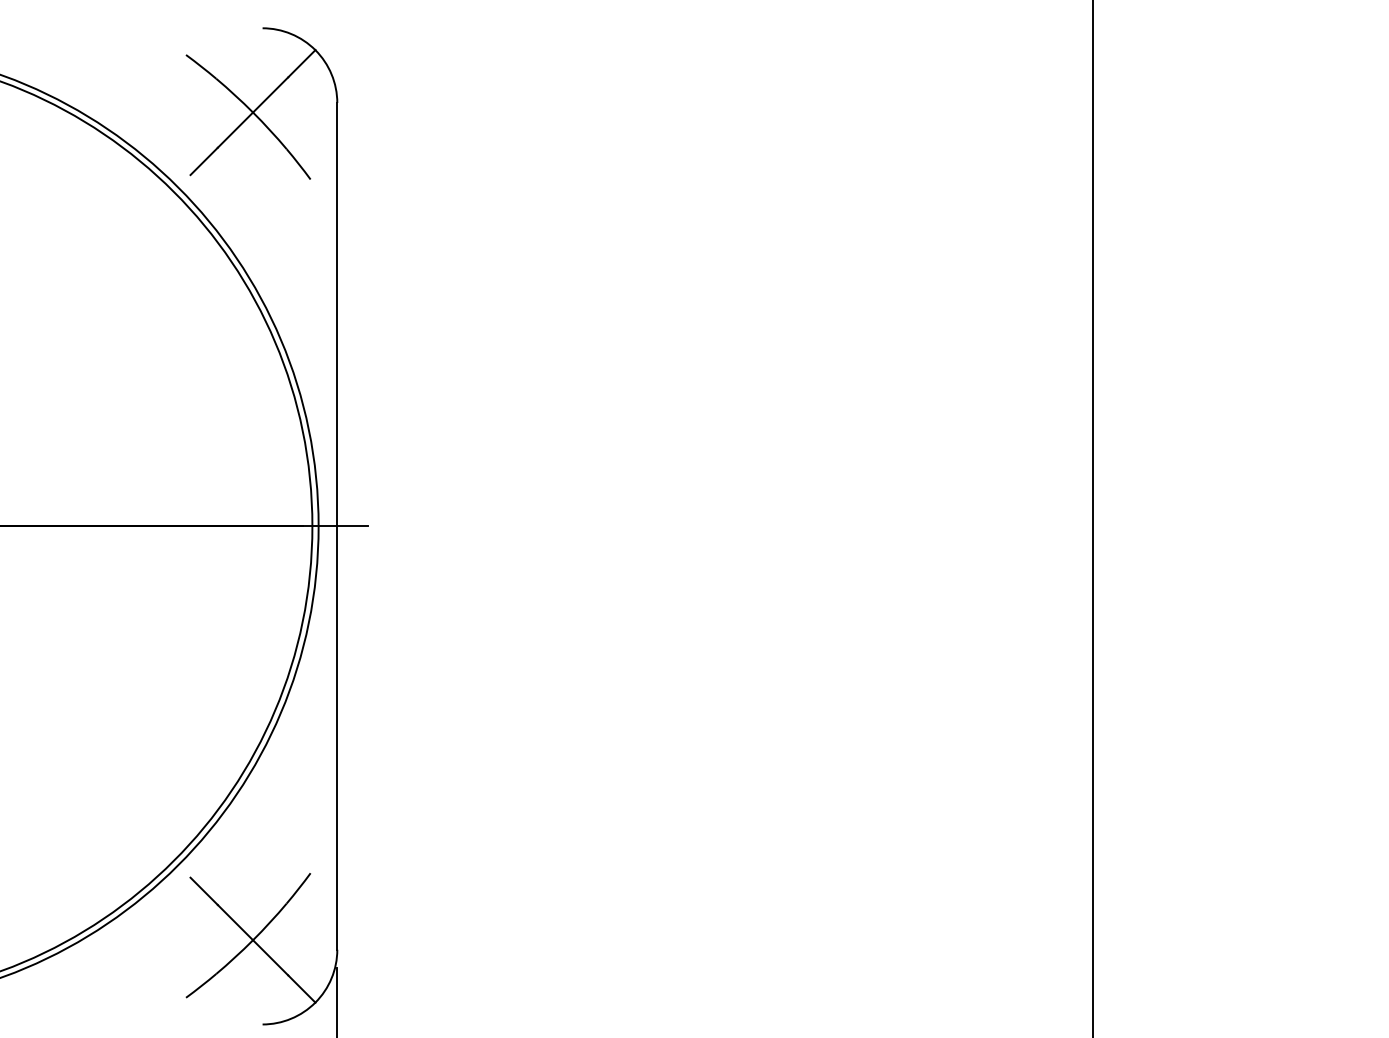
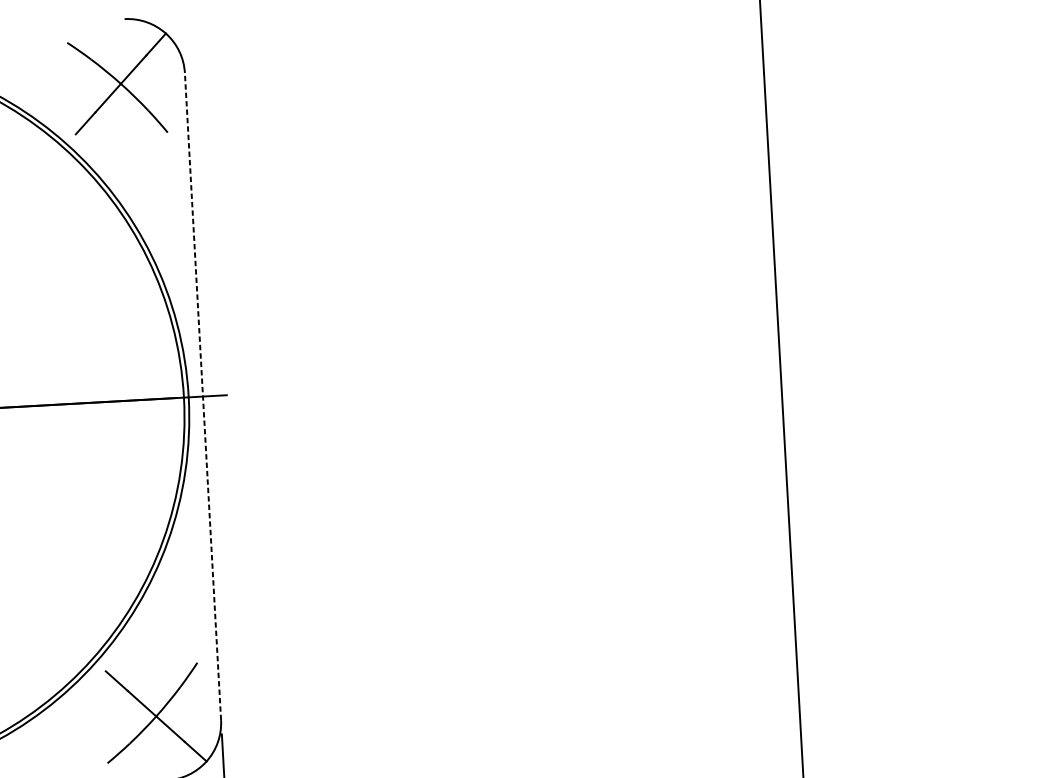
line: (337, 525) -> (203, 395), solid -> dashed

